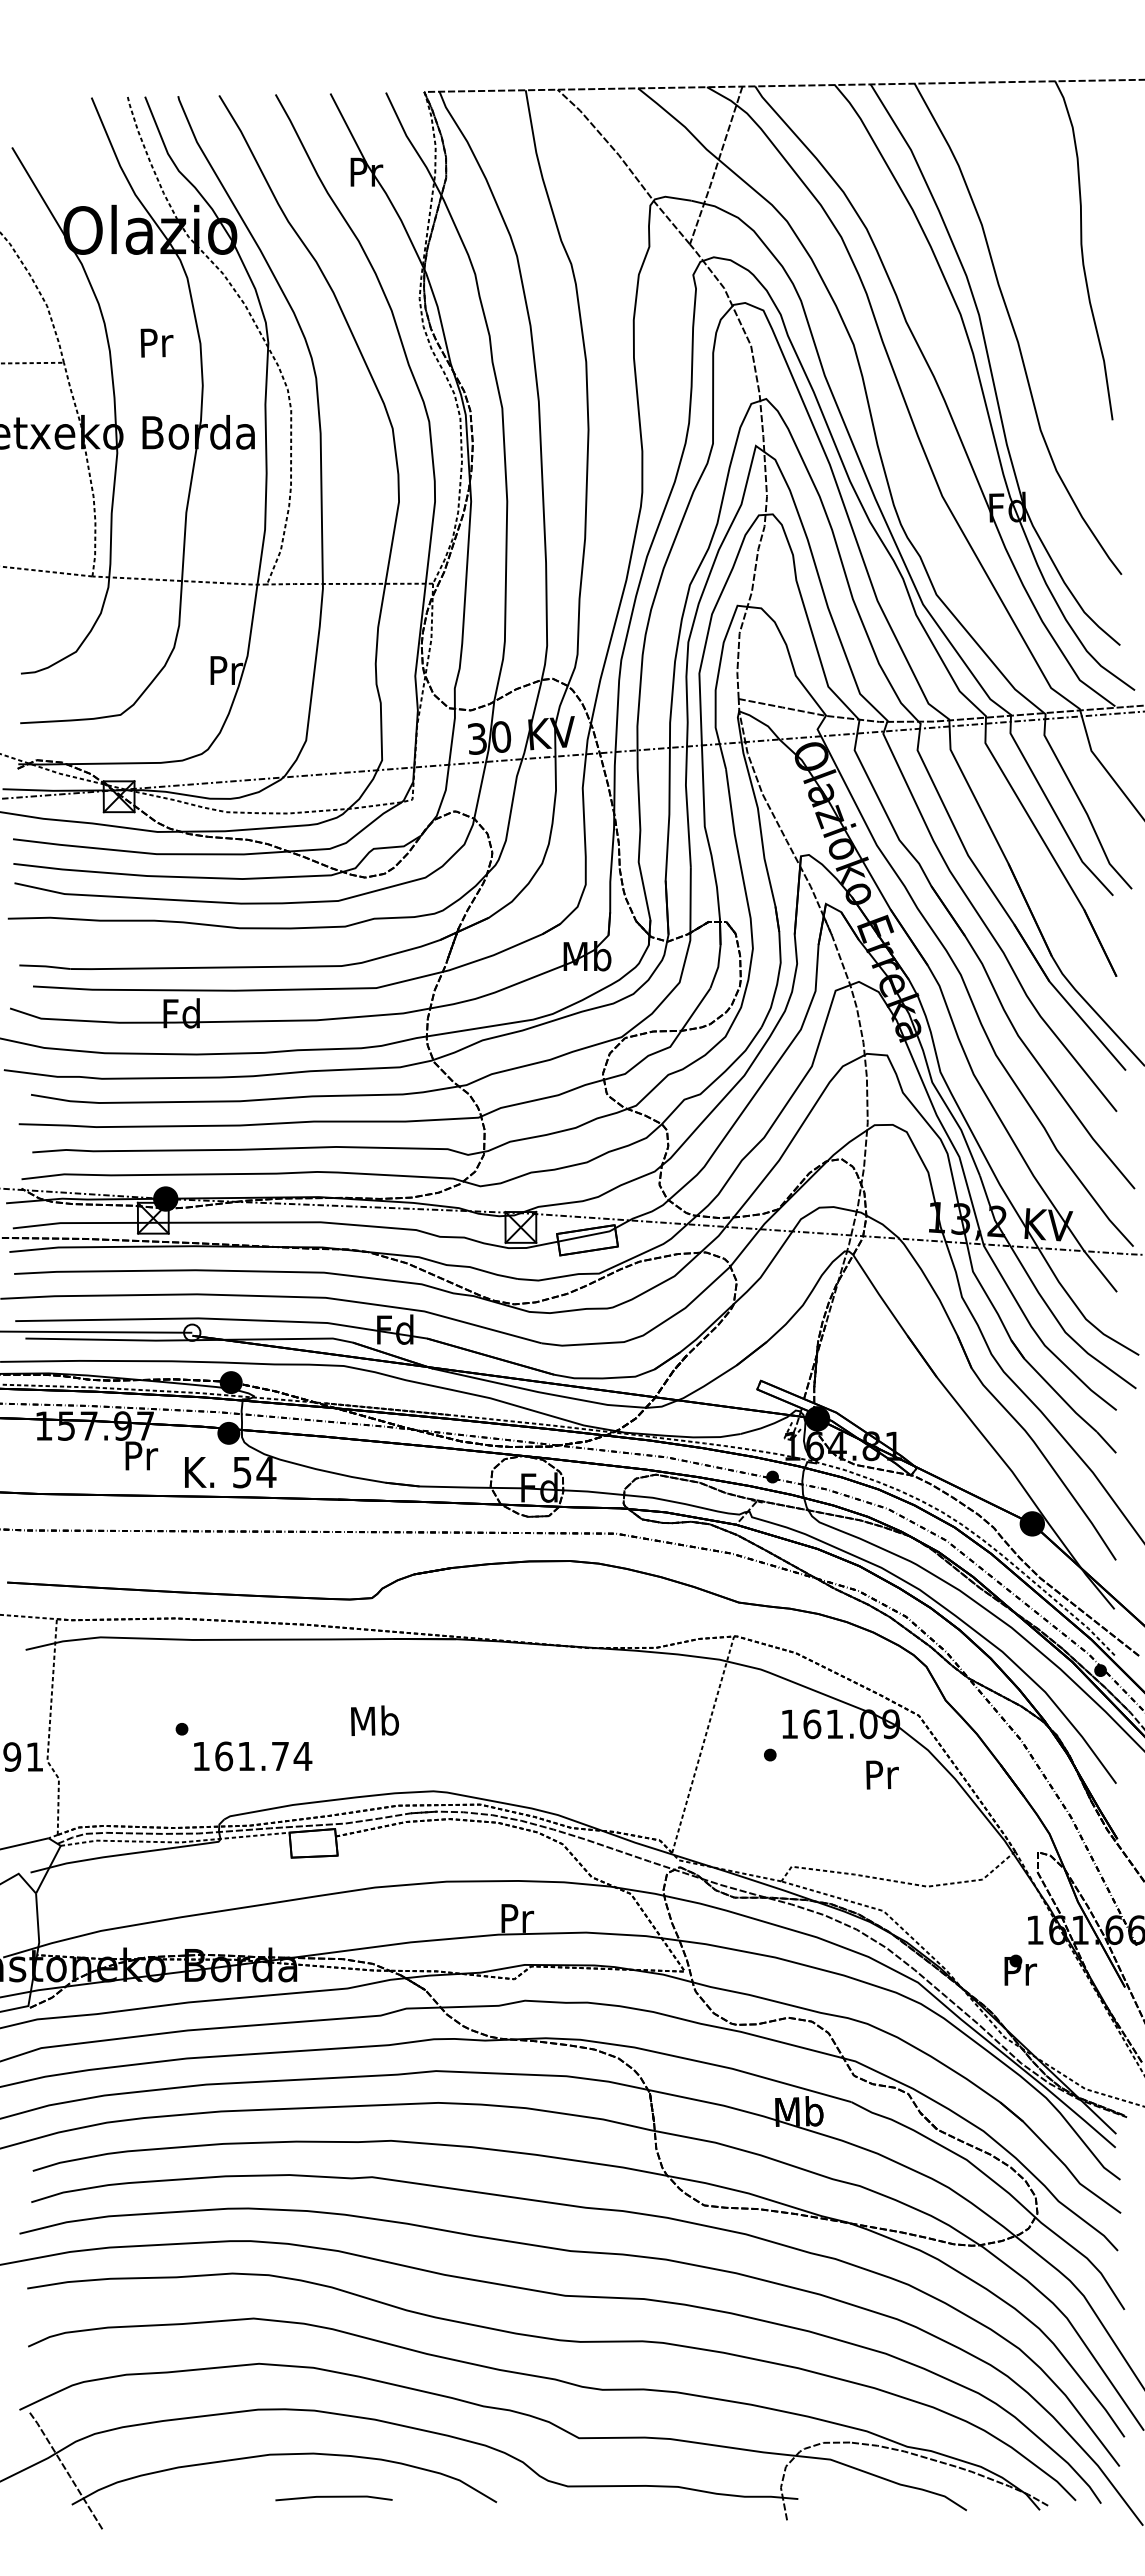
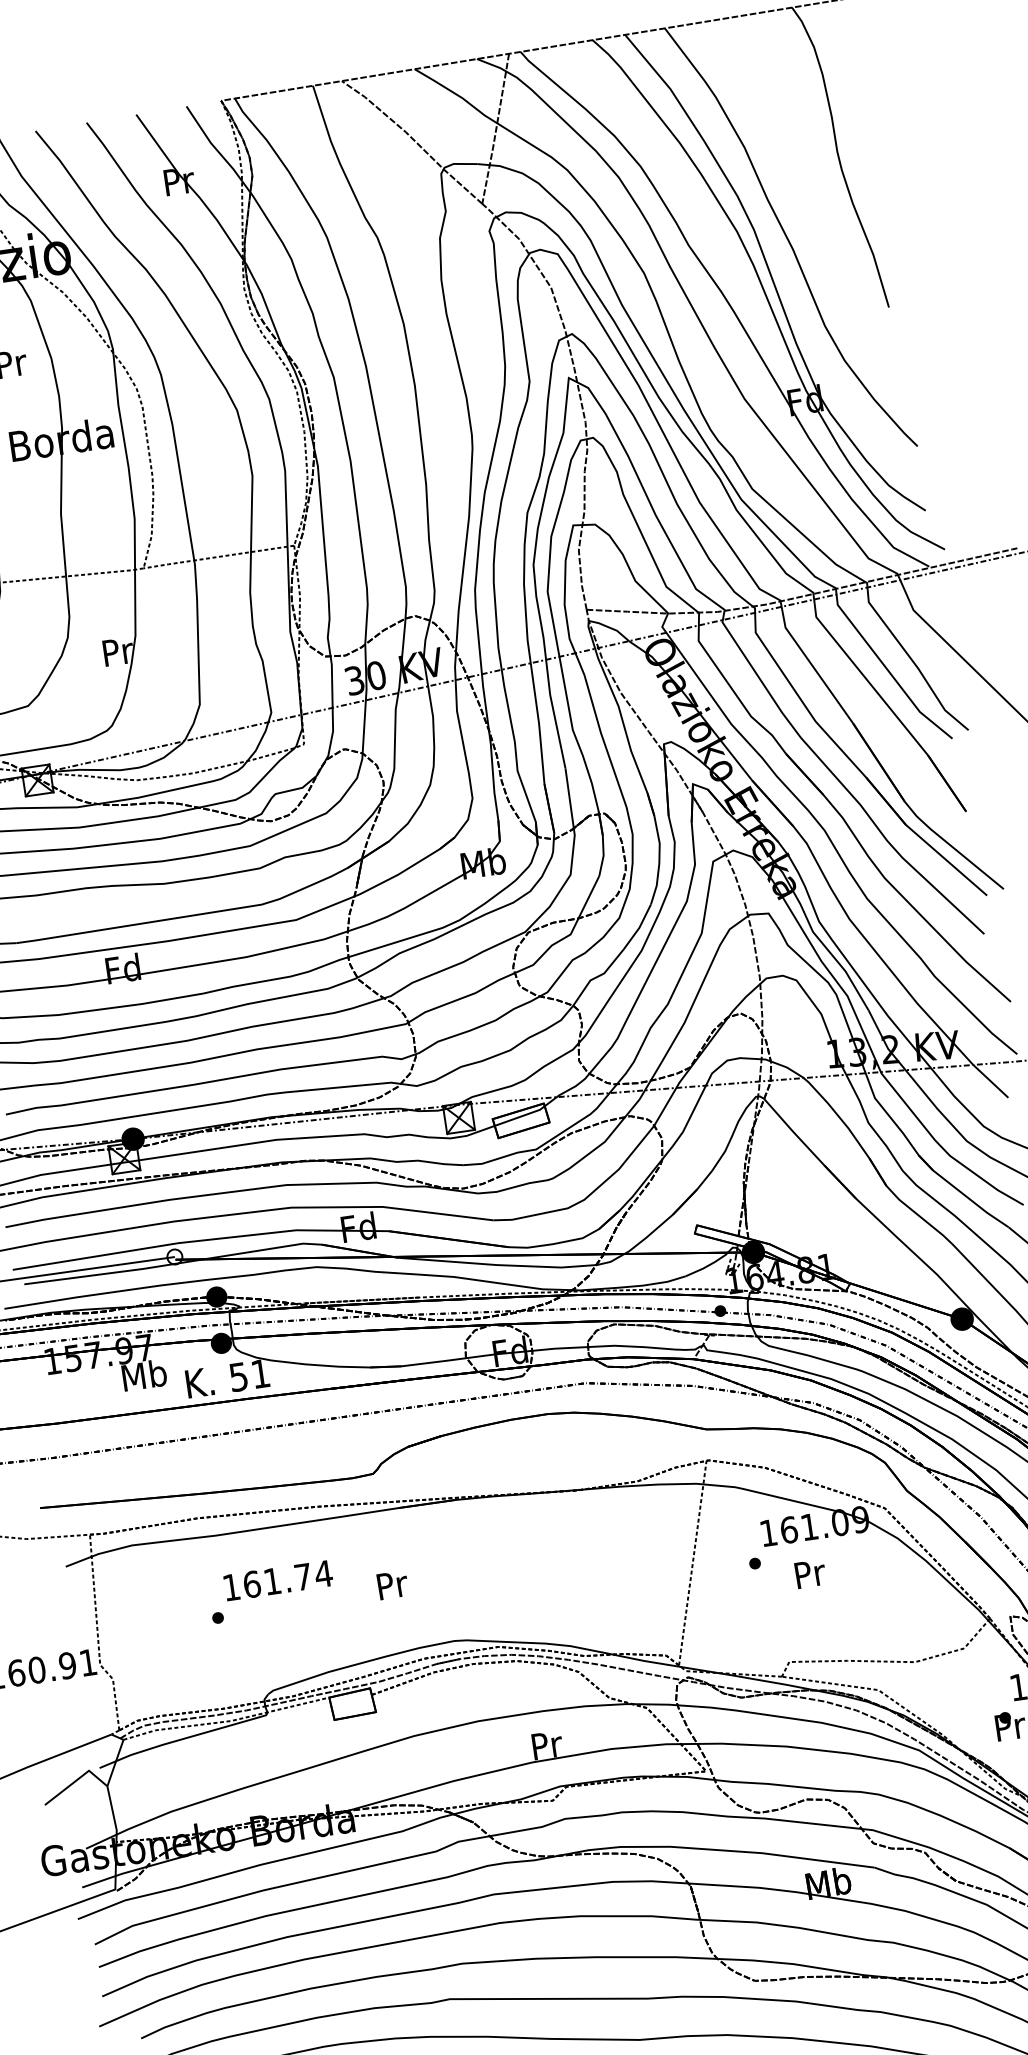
text: (140, 1455) -> (144, 1375), Pr -> Mb
text: (266, 1472) -> (260, 1373), 54 -> 51
text: (375, 1720) -> (392, 1584), Mb -> Pr
text: (253, 1756) -> (278, 1580), moved
text: (882, 1774) -> (810, 1573), moved

